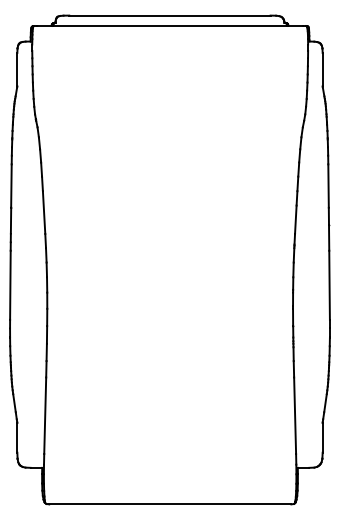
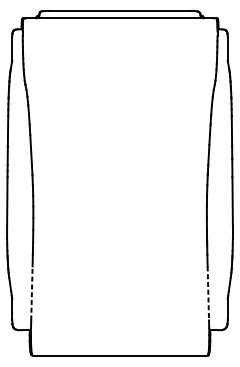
line: (45, 415) -> (32, 293), solid -> dashed
line: (295, 416) -> (208, 293), solid -> dashed

